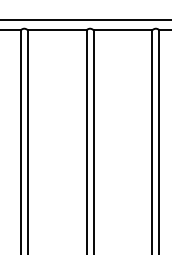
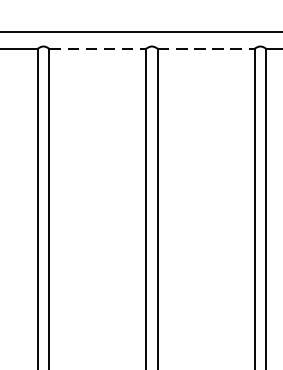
line: (57, 30) -> (98, 49), solid -> dashed
line: (123, 30) -> (207, 49), solid -> dashed

